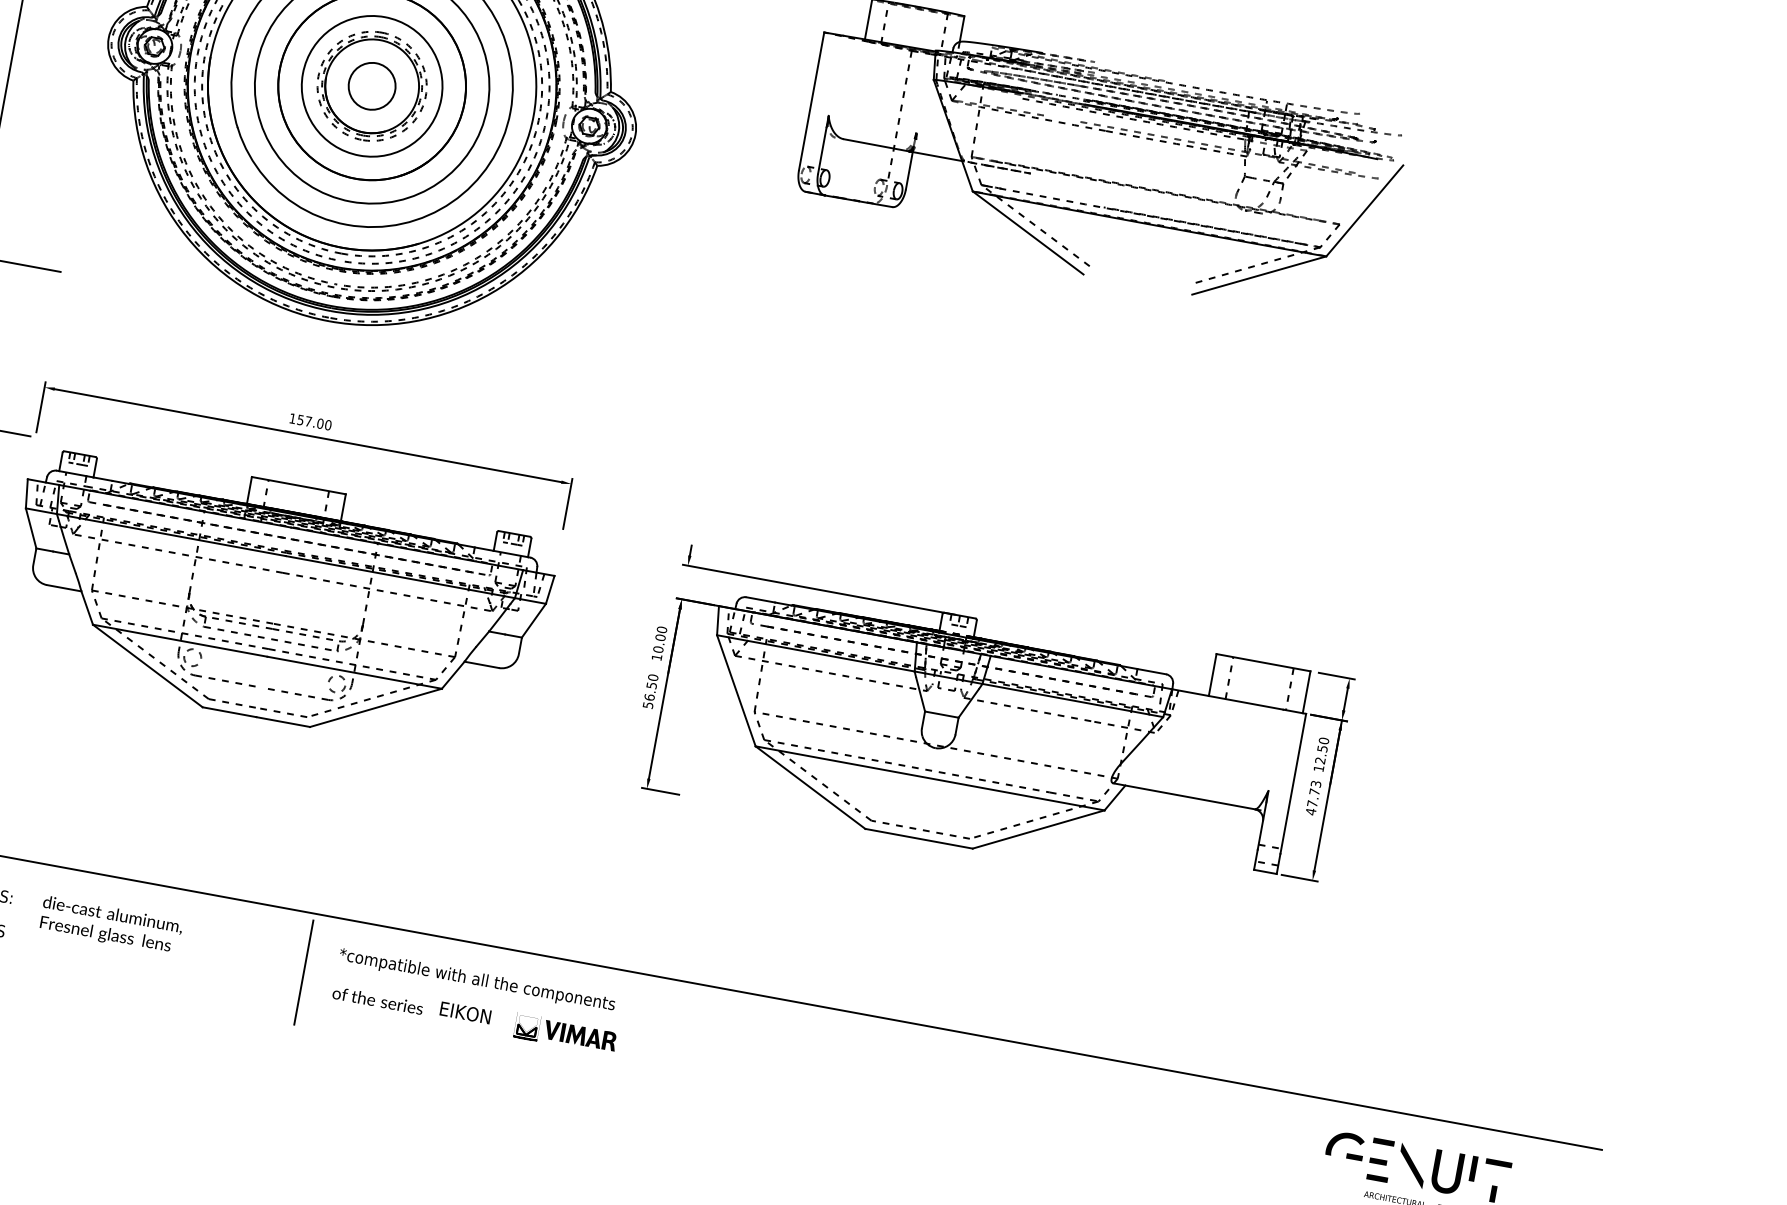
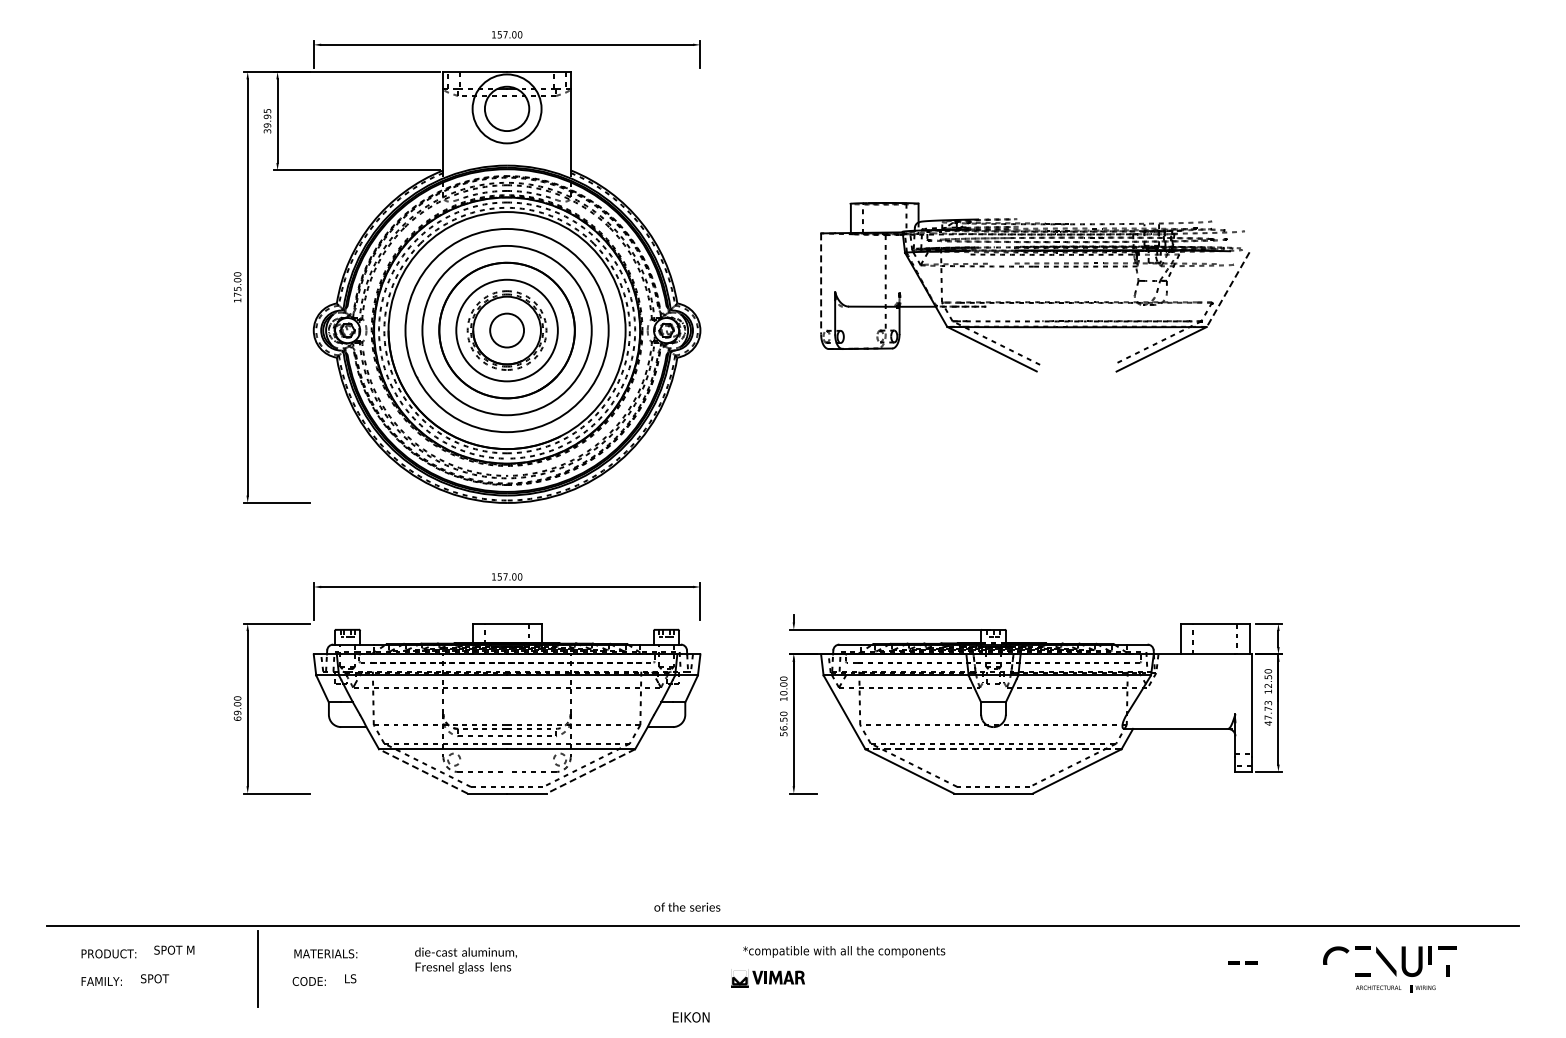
line: (812, 100) -> (821, 283), solid -> dashed
line: (1363, 211) -> (1227, 290), solid -> dashed
line: (148, 666) -> (423, 771), solid -> dashed
line: (375, 707) -> (590, 771), solid -> dashed
line: (930, 778) -> (993, 749), solid -> dashed
text: (110, 925) -> (465, 960), moved
line: (304, 972) -> (574, 968), removed
text: (477, 980) -> (844, 951), moved
text: (378, 999) -> (687, 906), moved
text: (465, 1013) -> (691, 1017), moved
line: (1361, 1157) -> (1239, 962), moved

